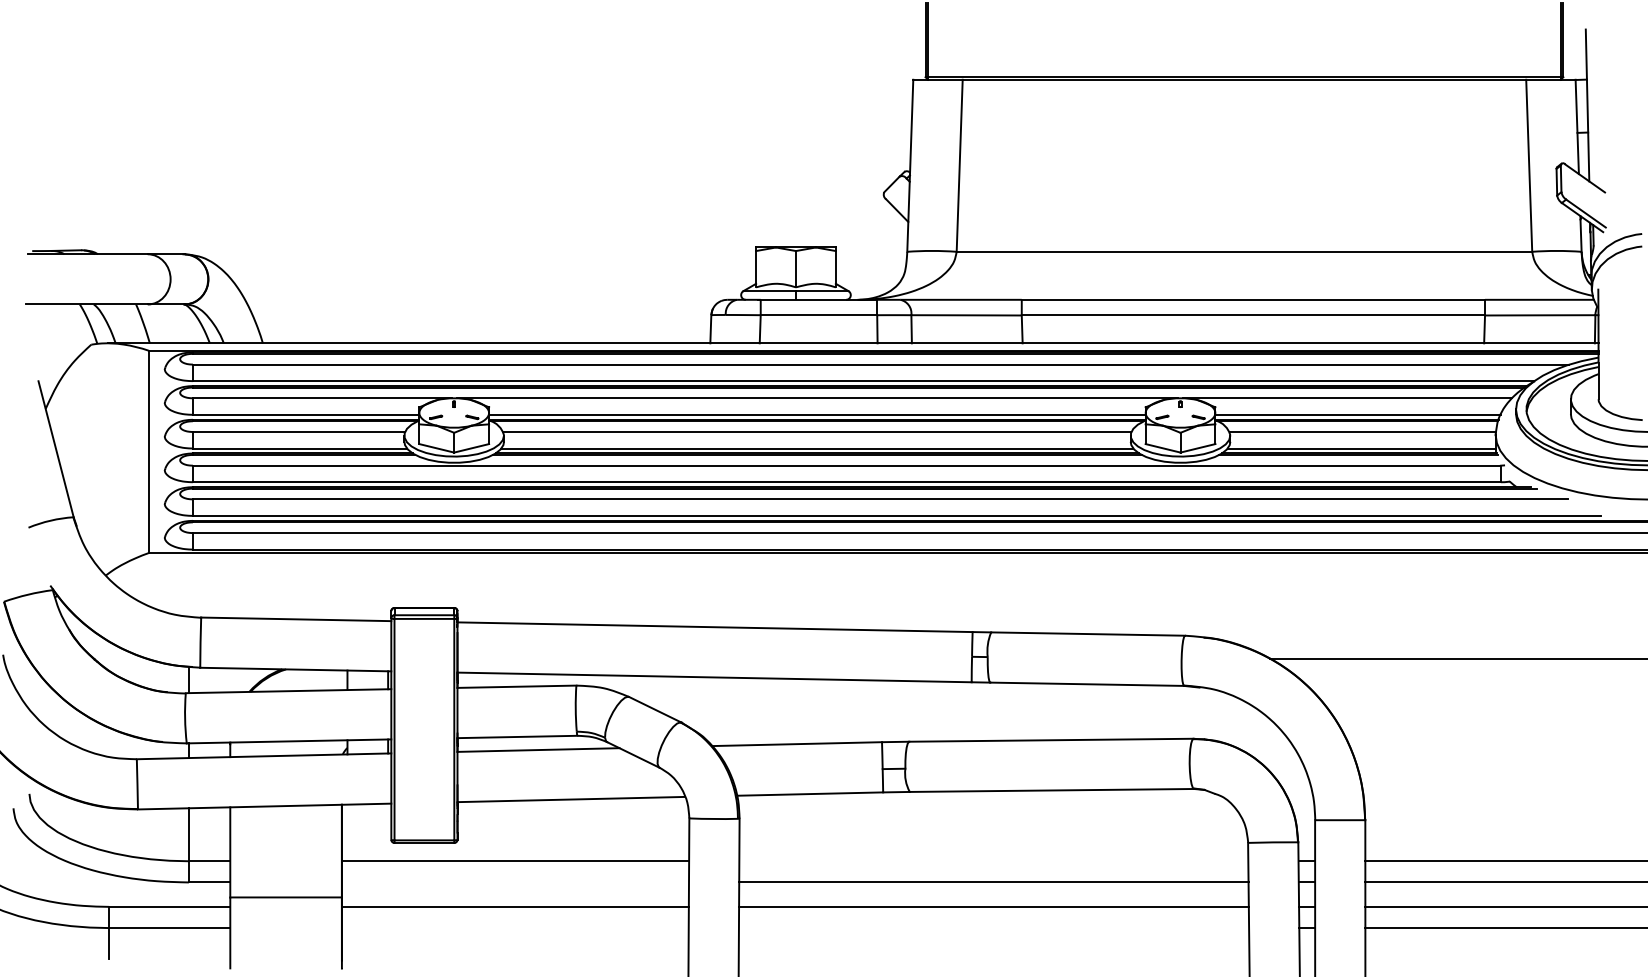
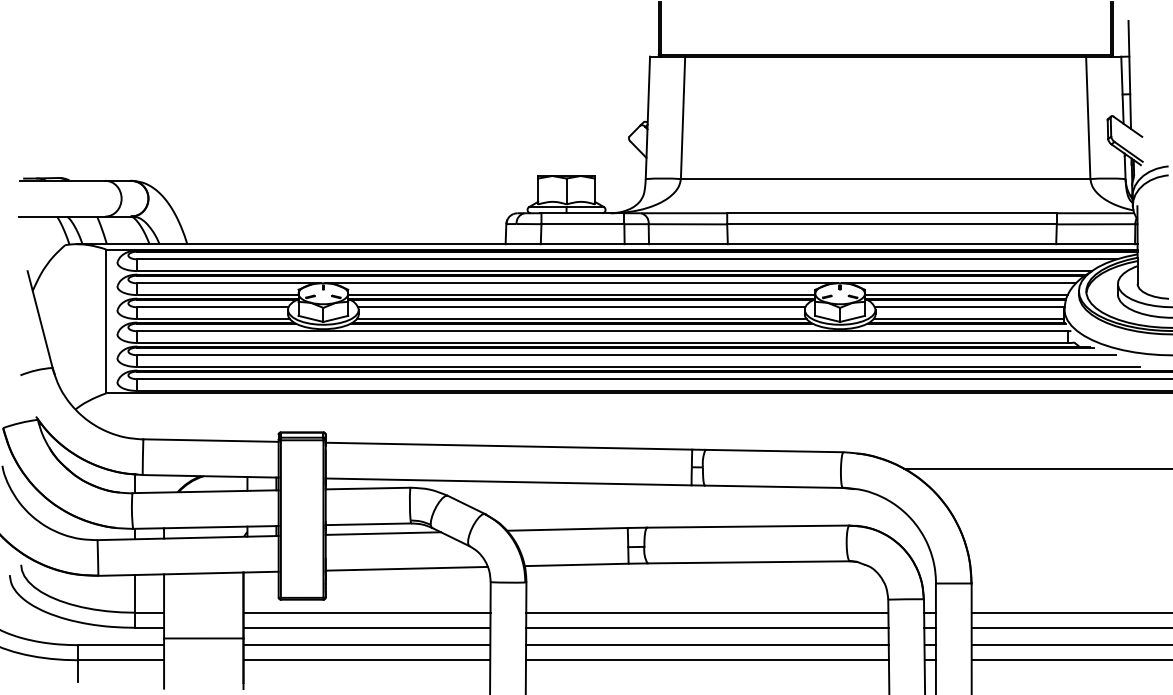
line: (993, 861) -> (707, 612), added
line: (515, 882) -> (367, 627), added
line: (514, 928) -> (366, 660), added
line: (993, 928) -> (707, 660), added

